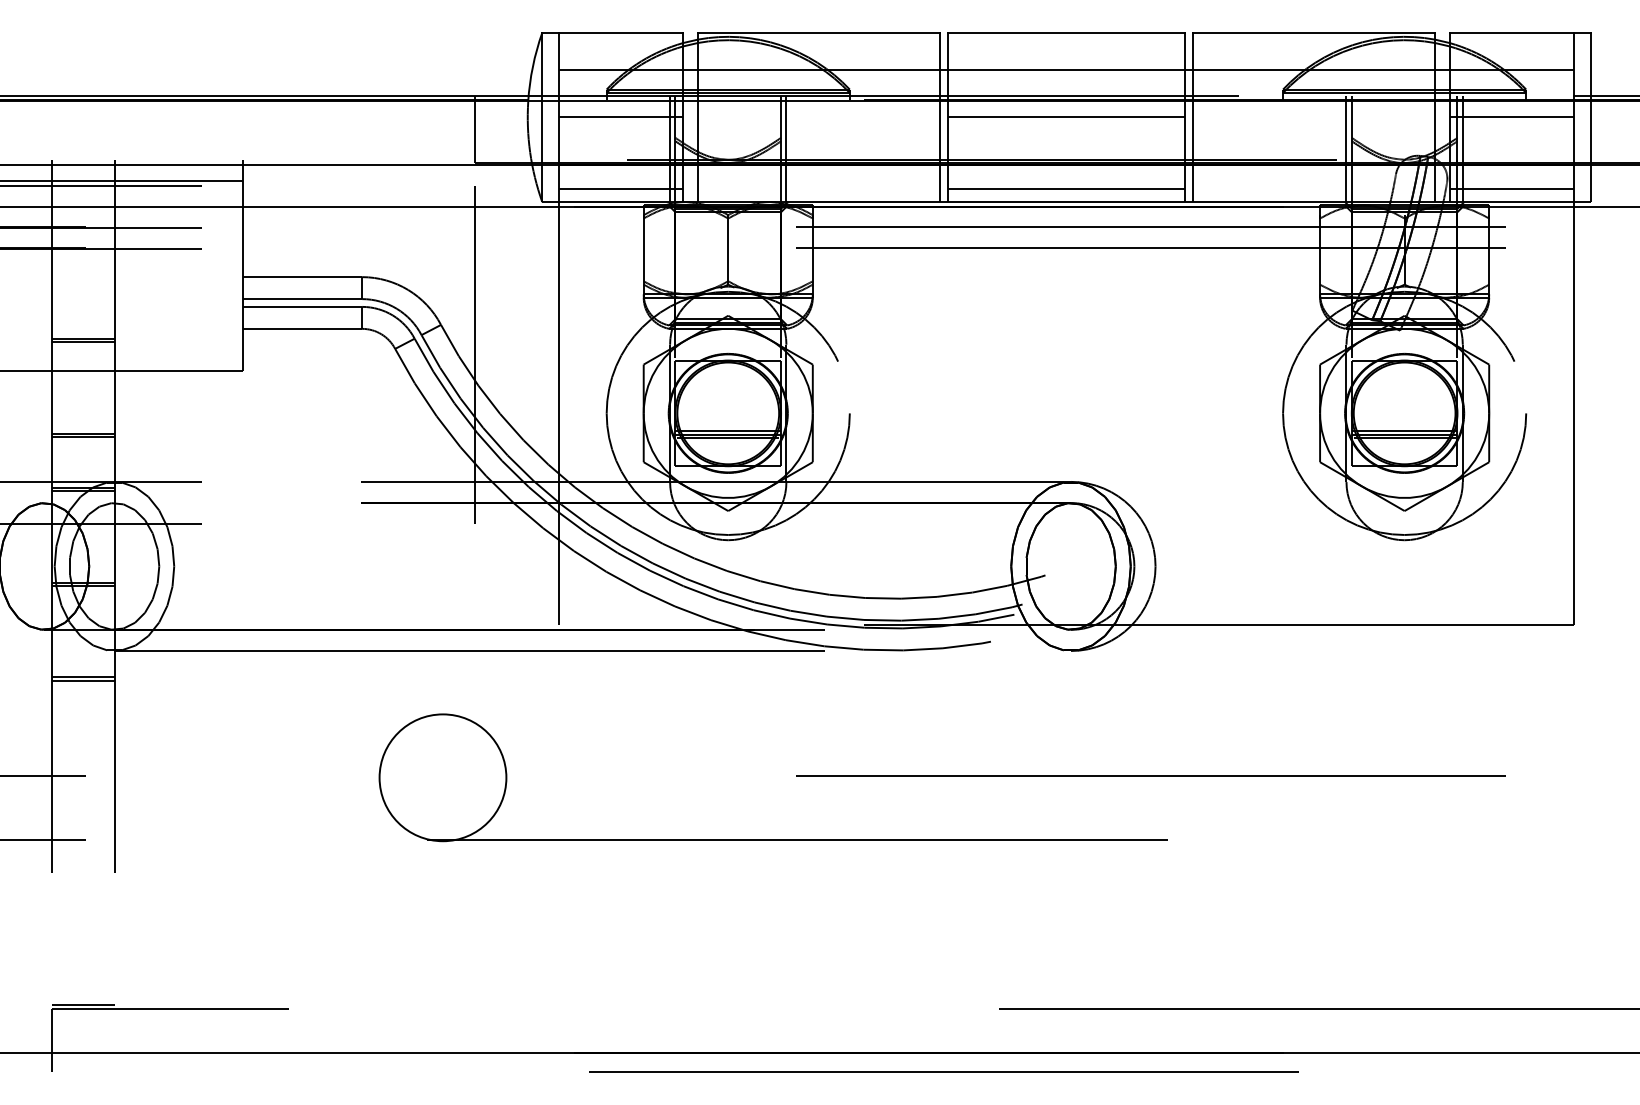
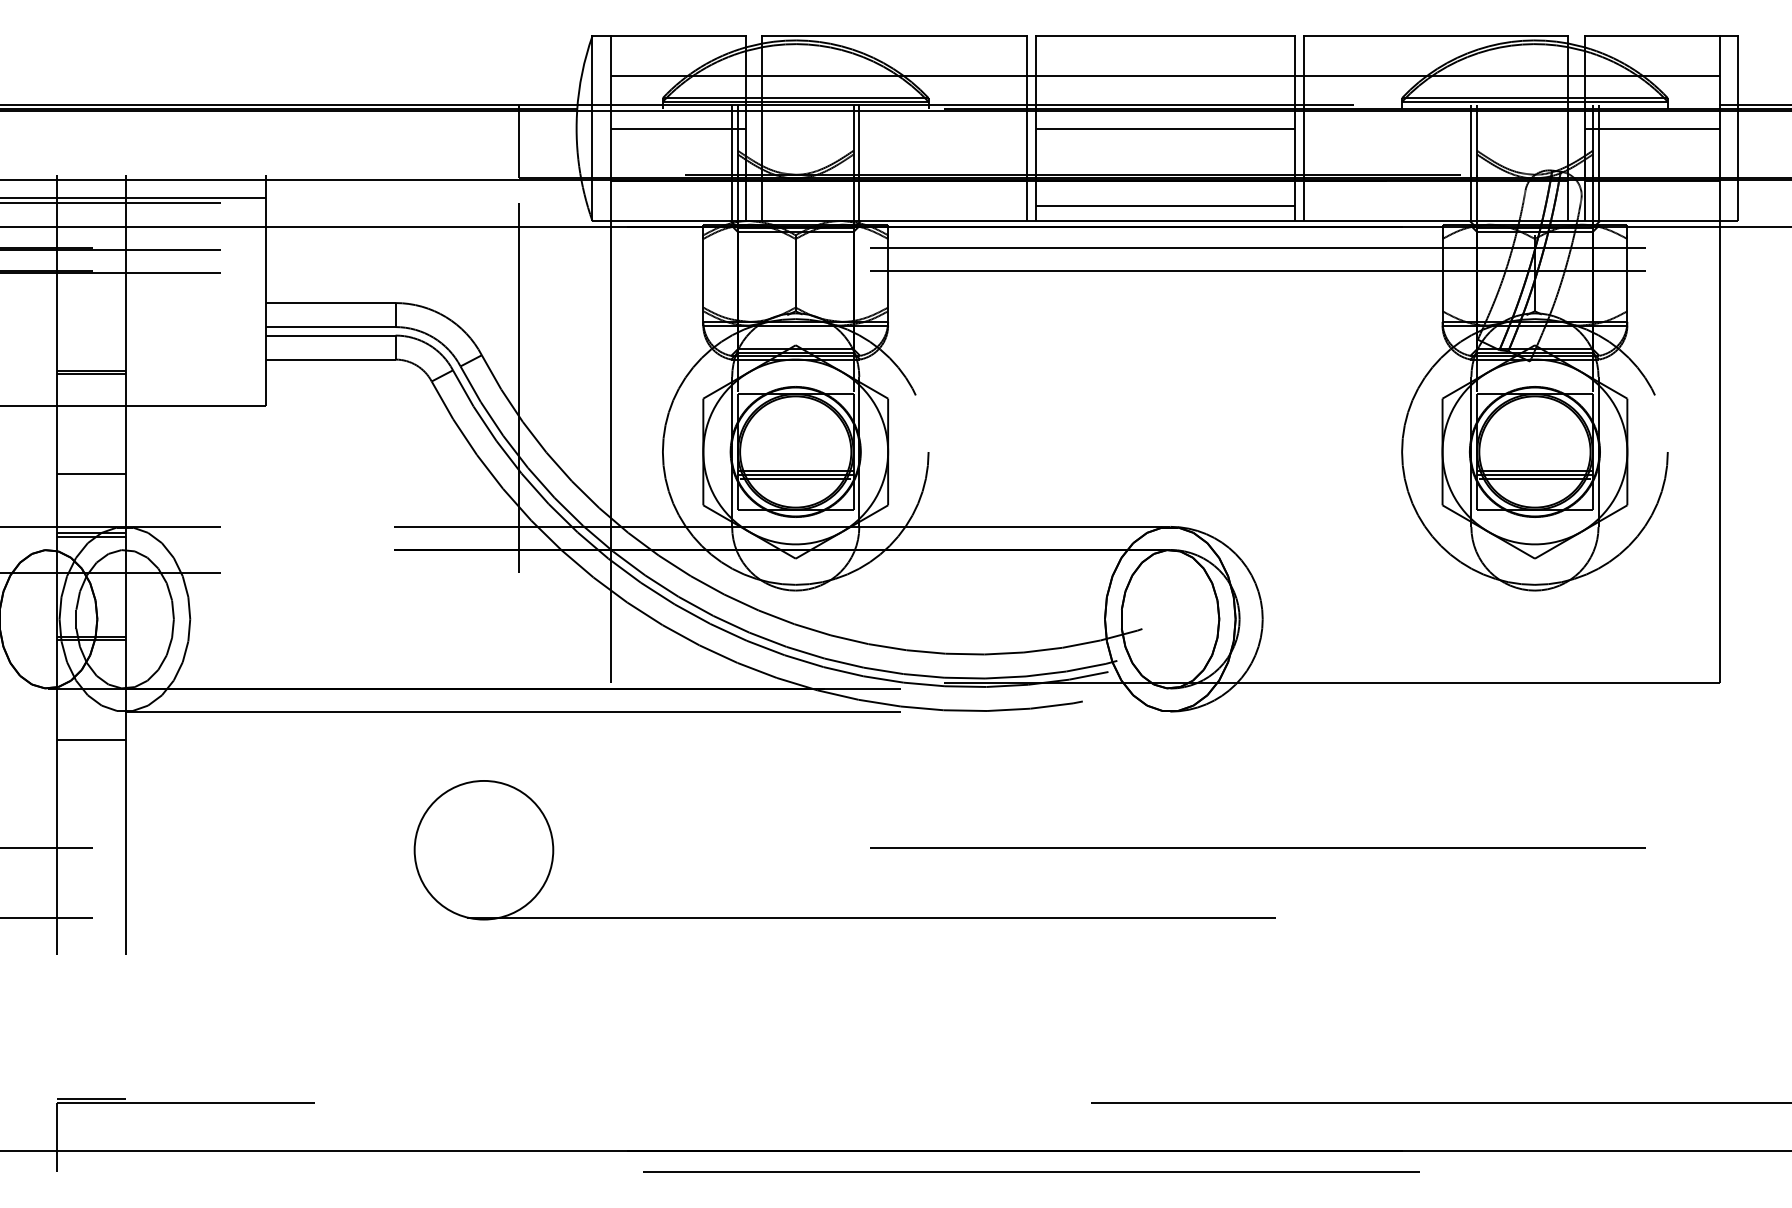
line: (620, 188) -> (677, 206), removed
line: (1511, 188) -> (1651, 206), removed
line: (82, 436) -> (90, 477), removed
line: (82, 680) -> (90, 743), removed

